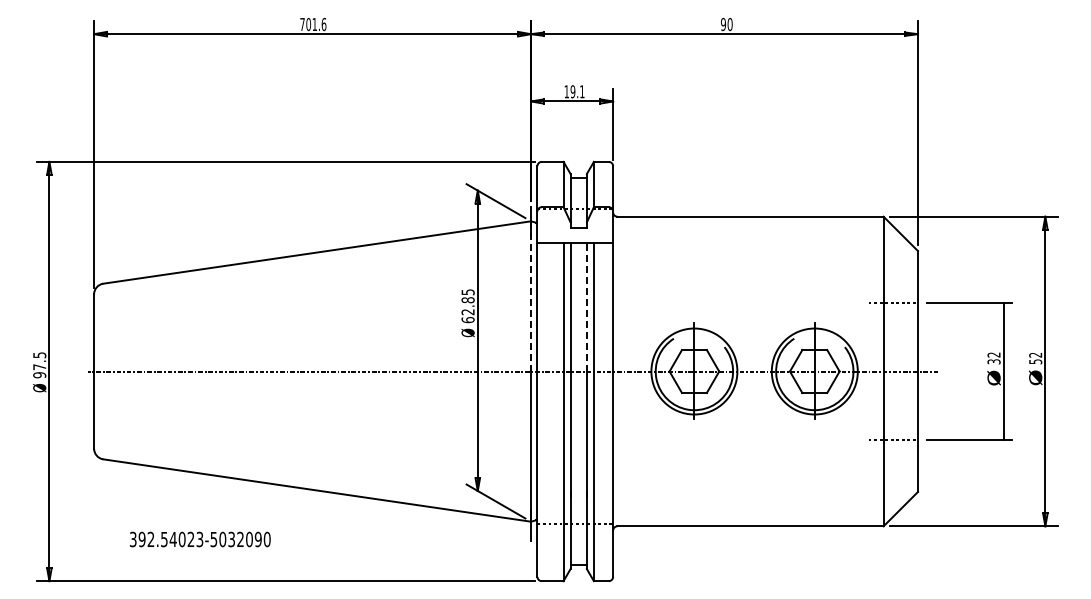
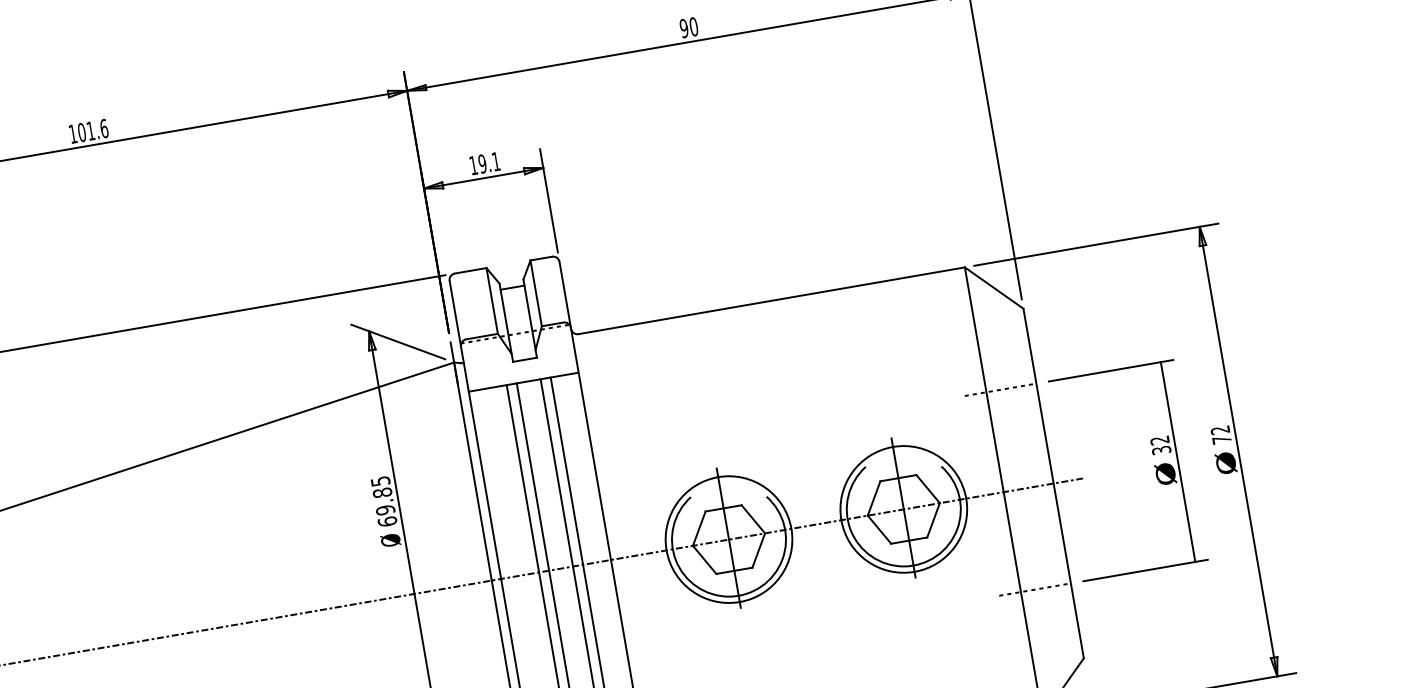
text: (302, 24) -> (73, 134), 701.6 -> 101.6
line: (531, 296) -> (473, 471), dashed -> solid
line: (586, 307) -> (556, 473), dashed -> solid
text: (467, 312) -> (384, 510), 62.85 -> 69.85
text: (1035, 361) -> (1221, 439), 52 -> 72

